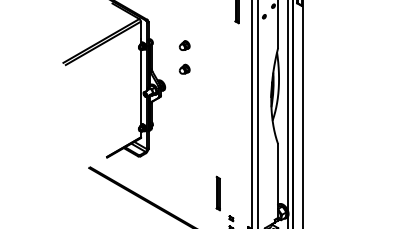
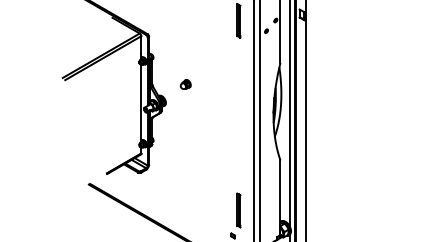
part: (184, 45) -> (185, 60), removed
part: (217, 193) -> (238, 210), moved

